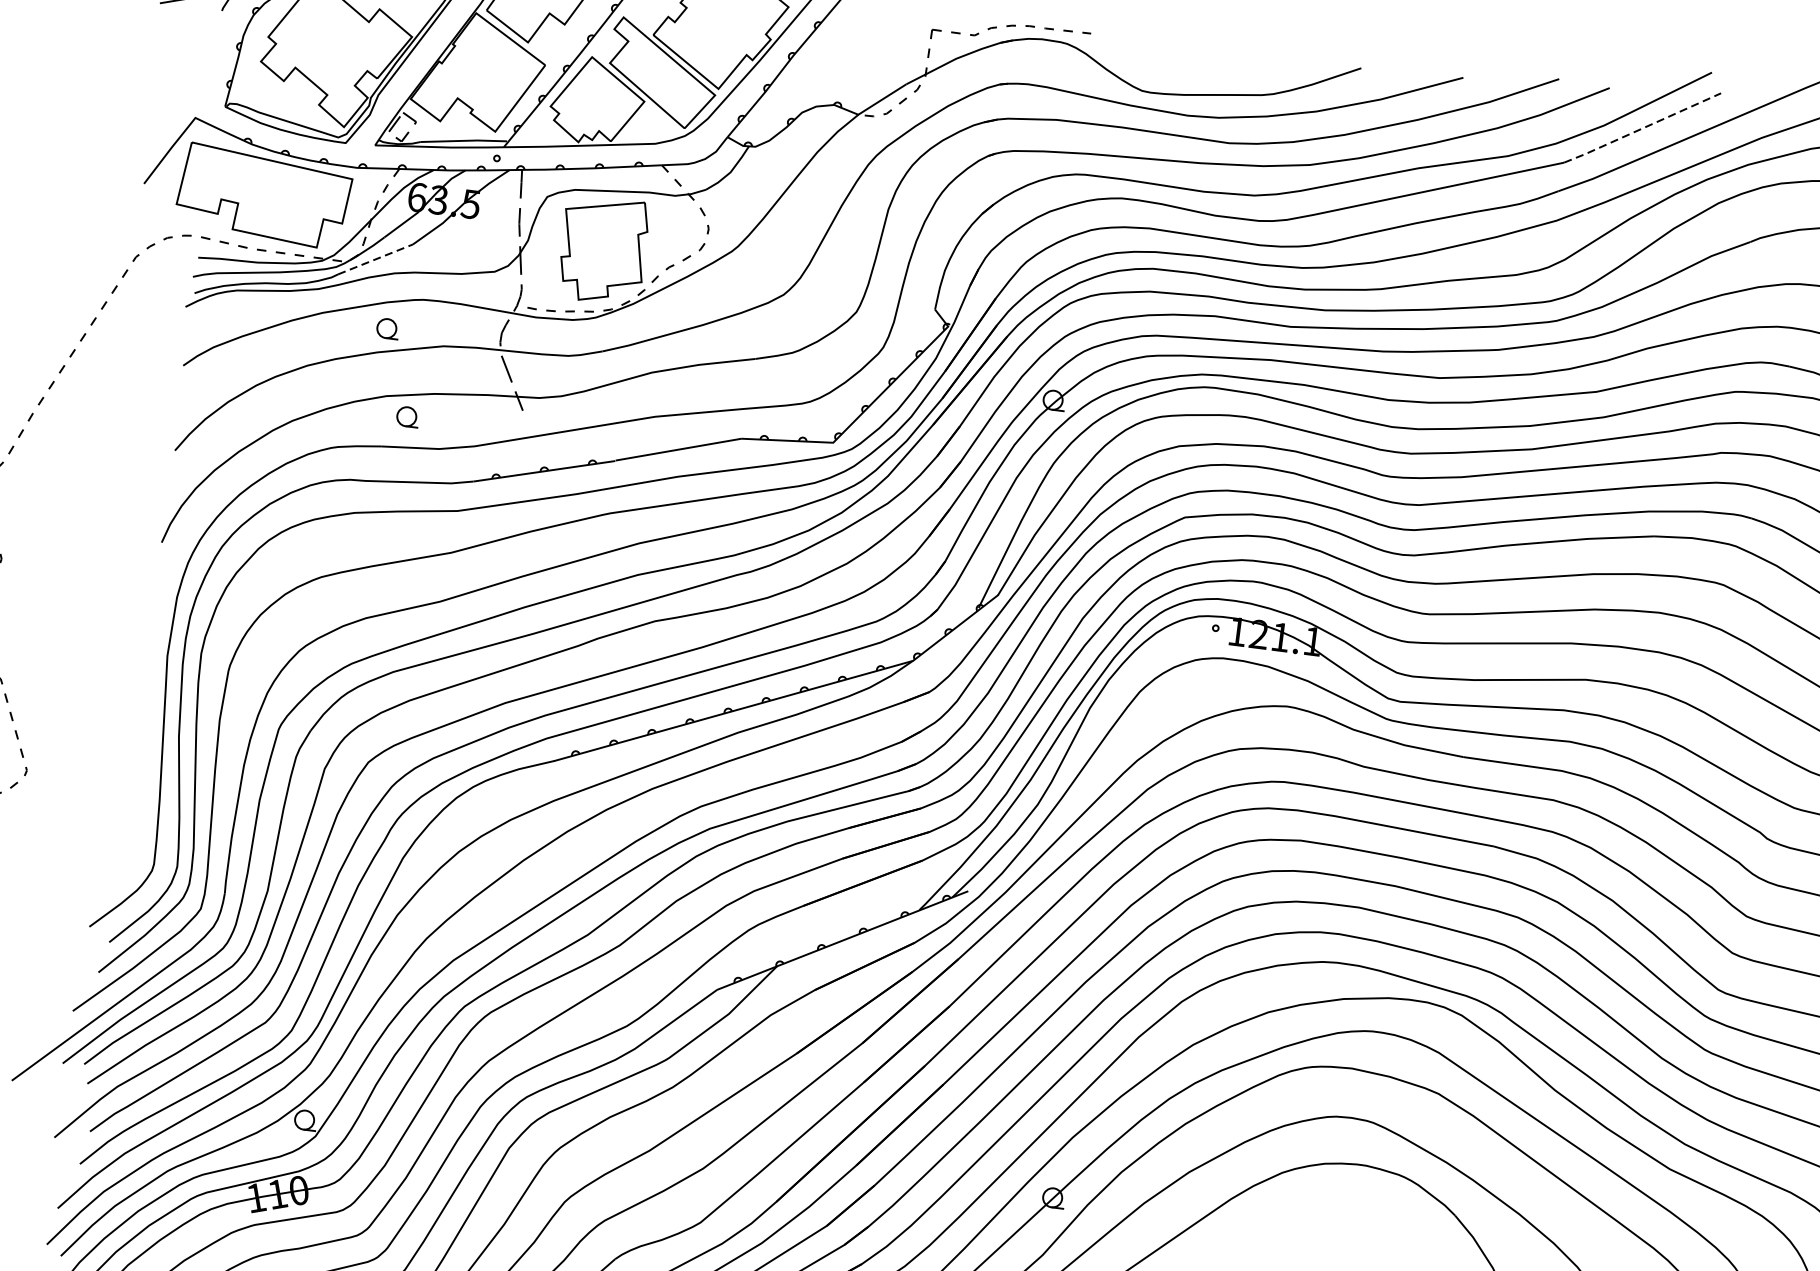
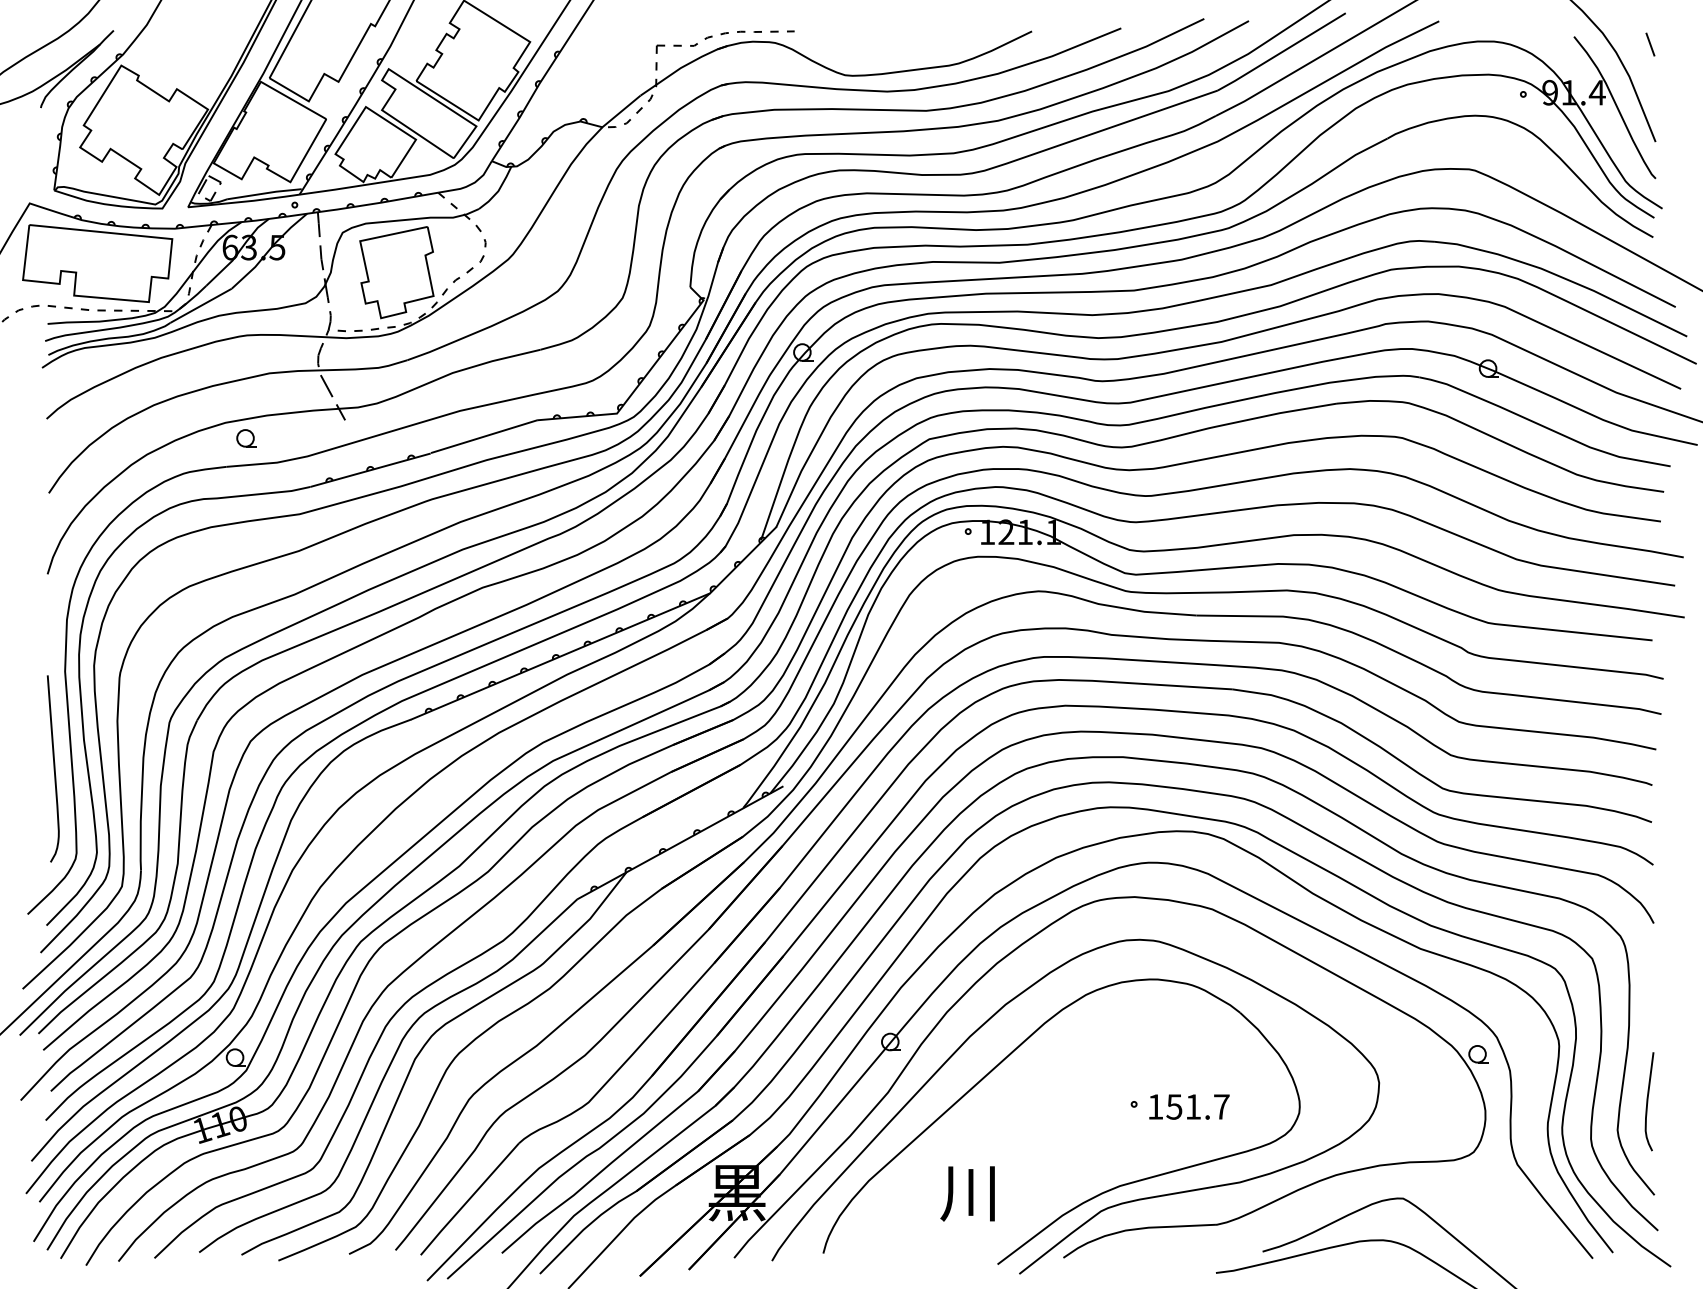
line: (1642, 128) -> (1281, 52), dashed -> solid
line: (376, 259) -> (201, 305), dashed -> solid
part: (387, 328) -> (219, 364), removed
curve: (140, 764) -> (53, 768), added

